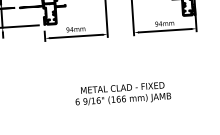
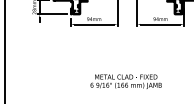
text: (122, 93) -> (125, 81), moved

